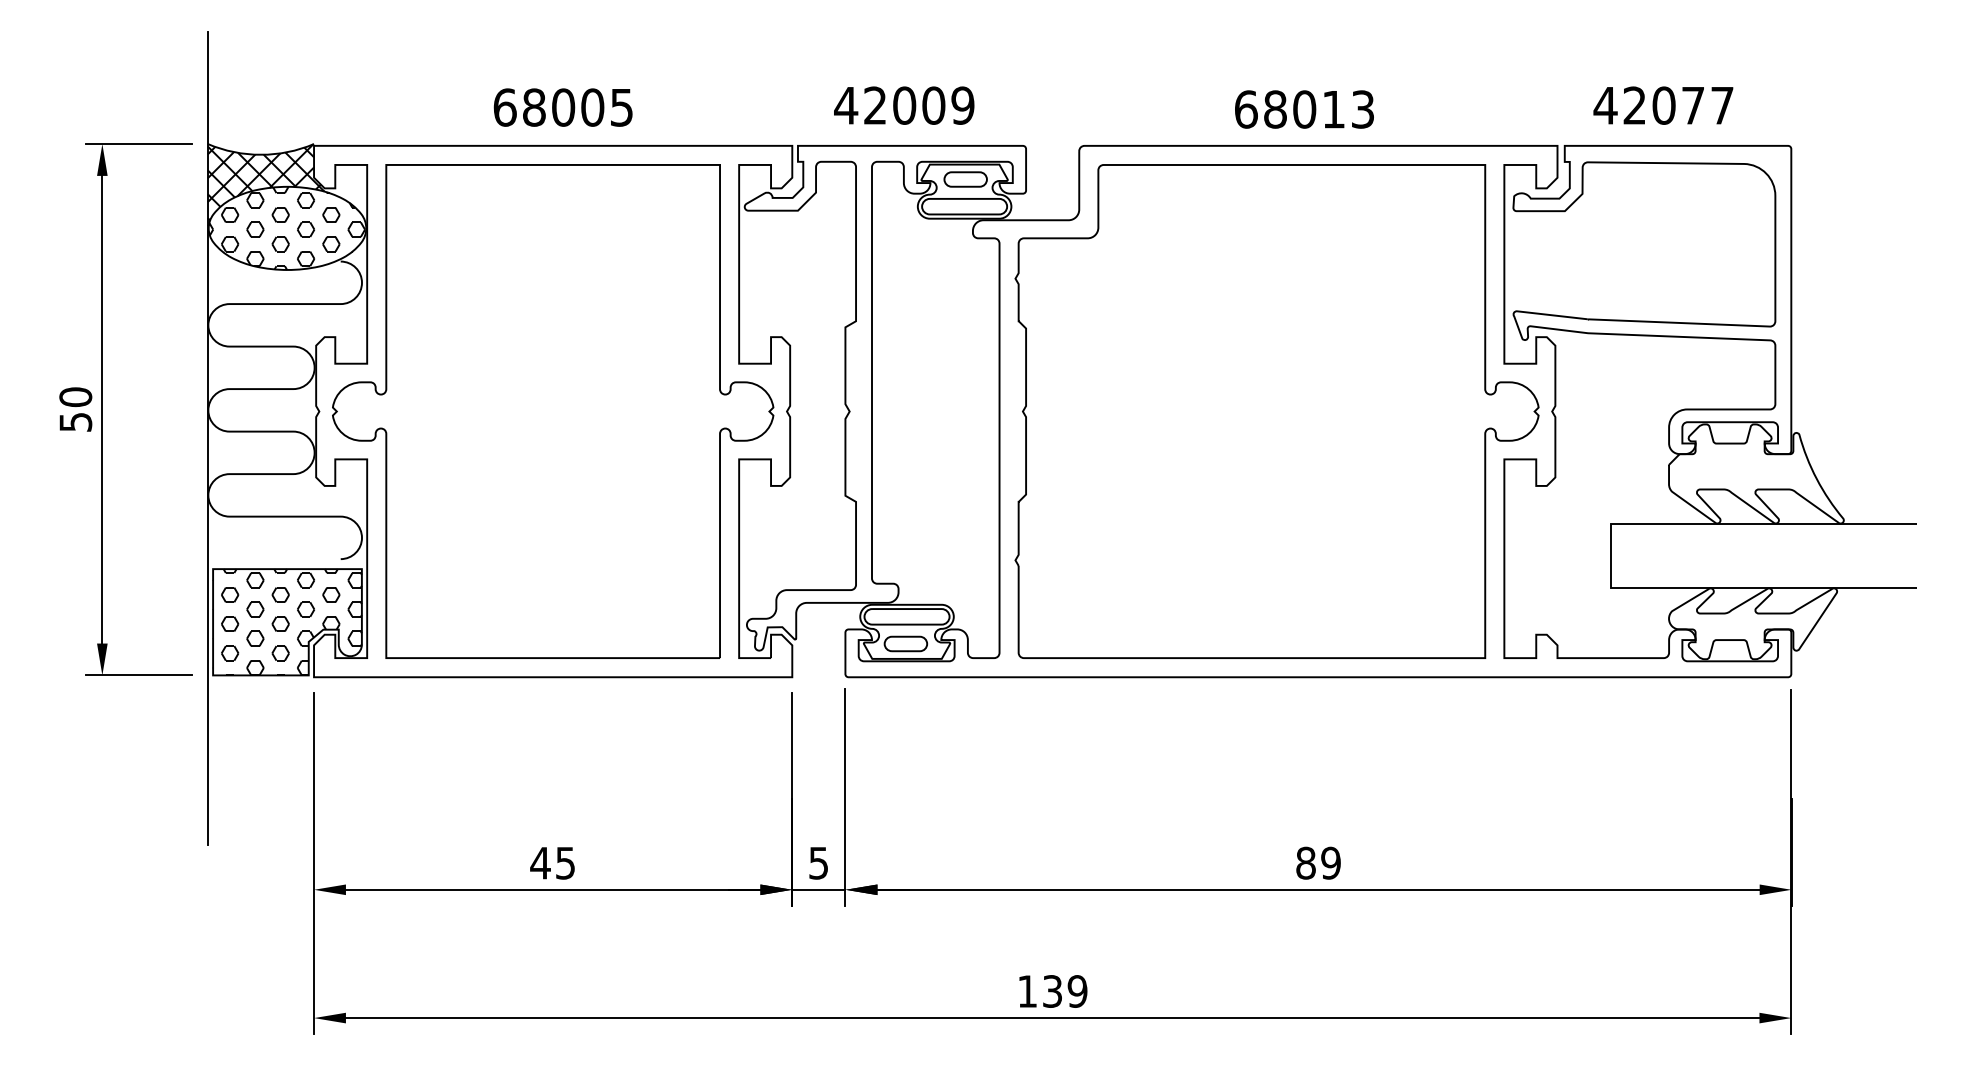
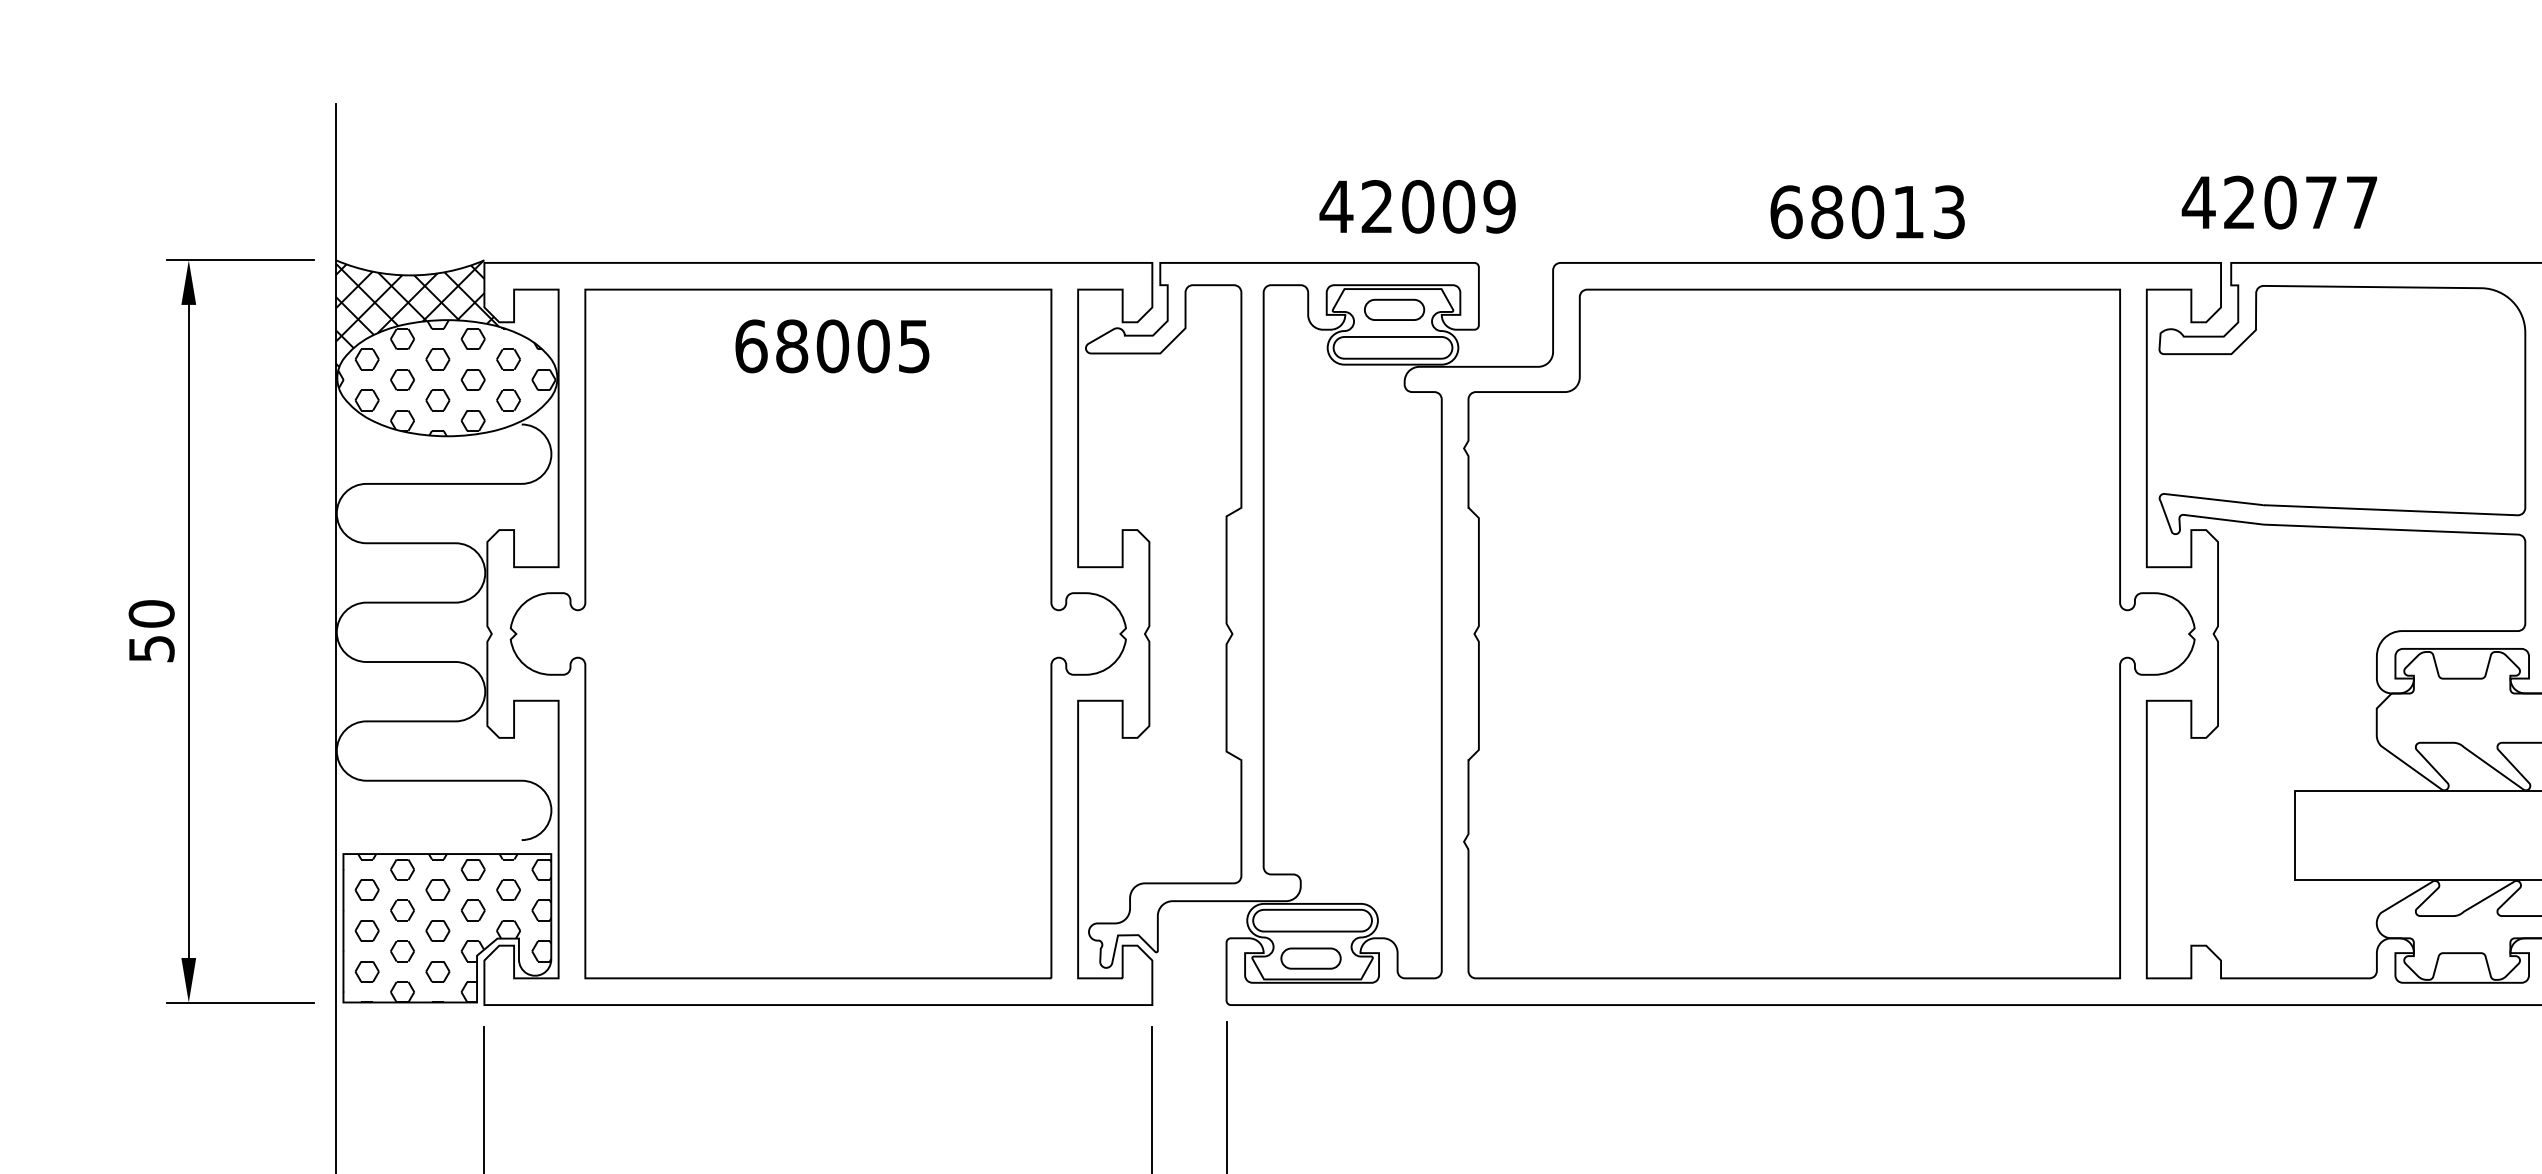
text: (904, 105) -> (1417, 206), moved
text: (1663, 105) -> (2279, 202), moved
text: (562, 107) -> (831, 346), moved

